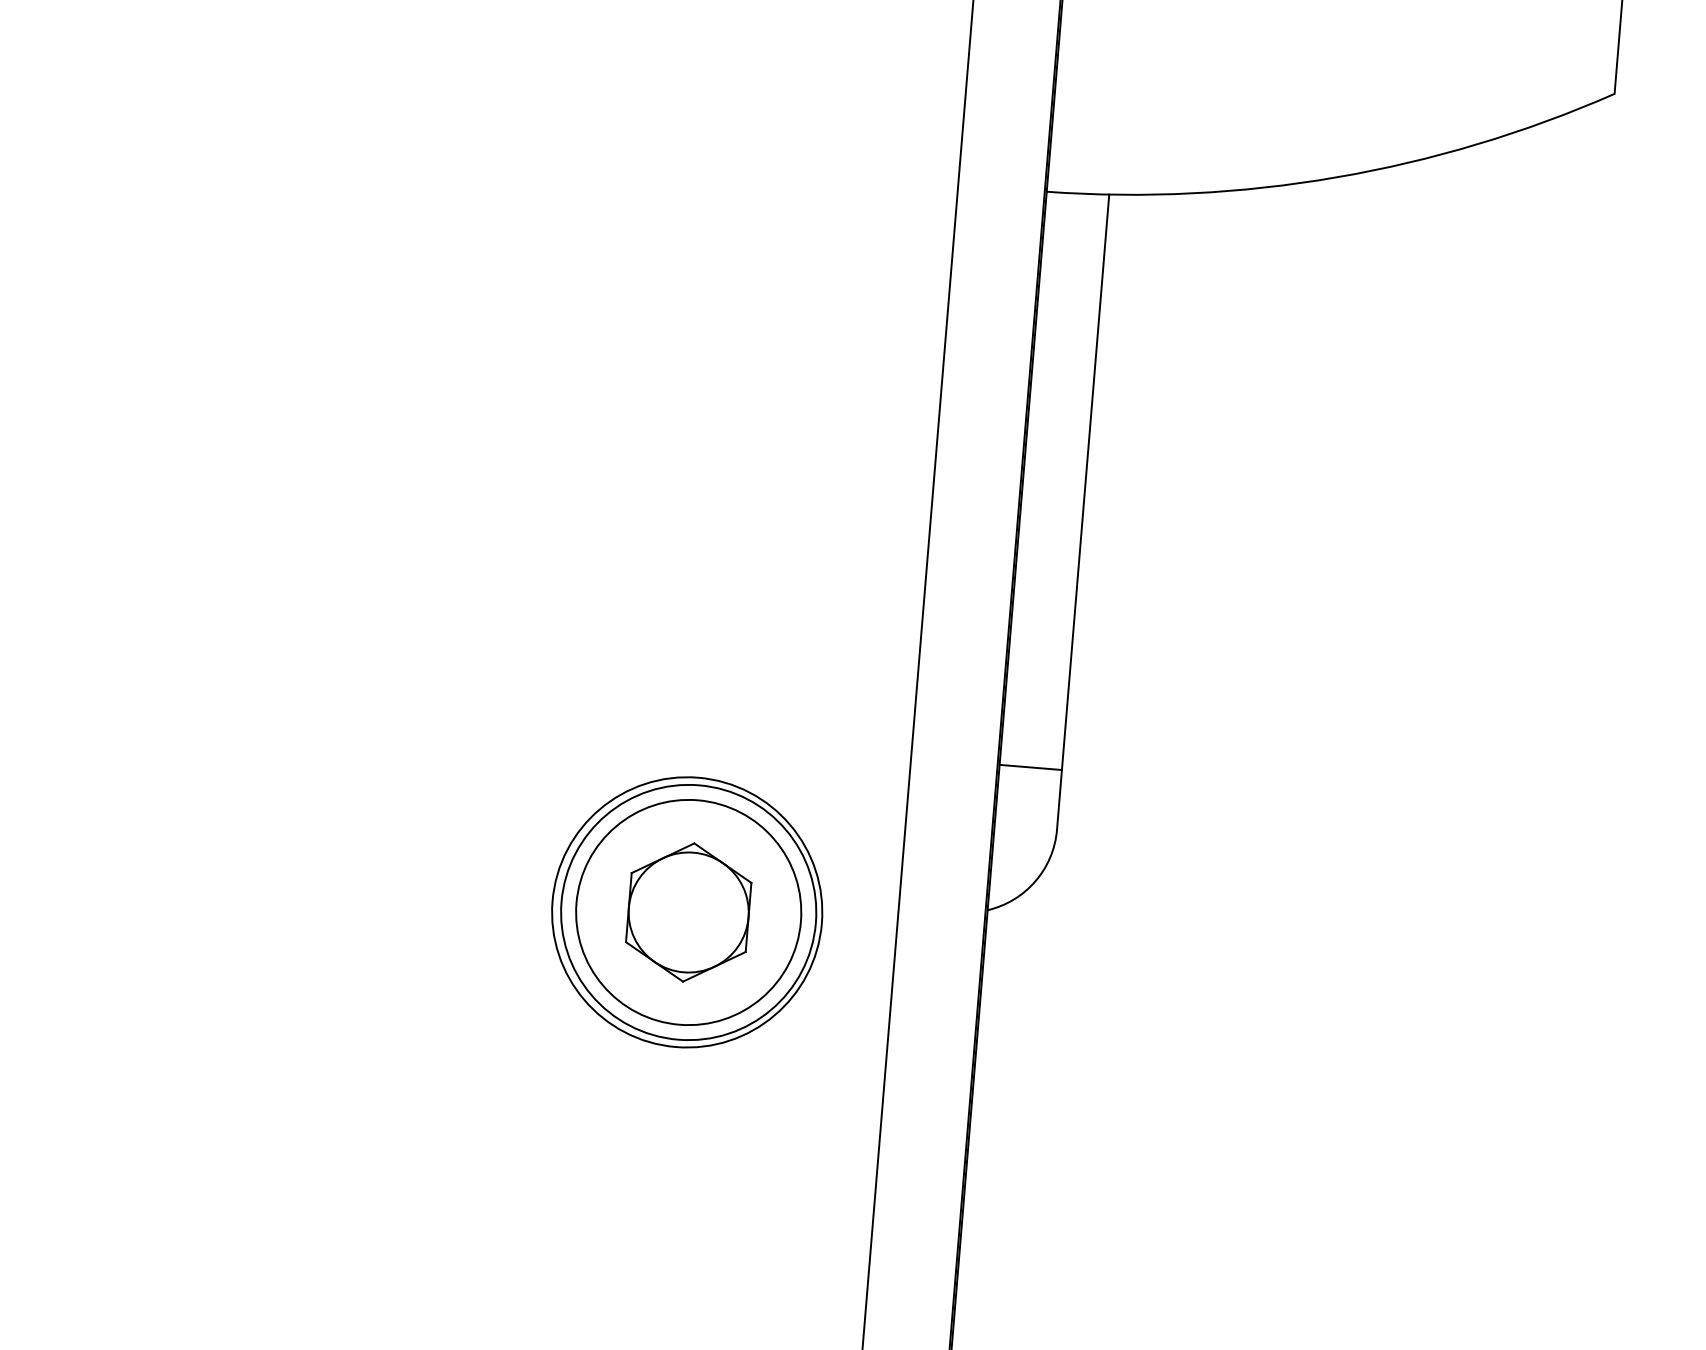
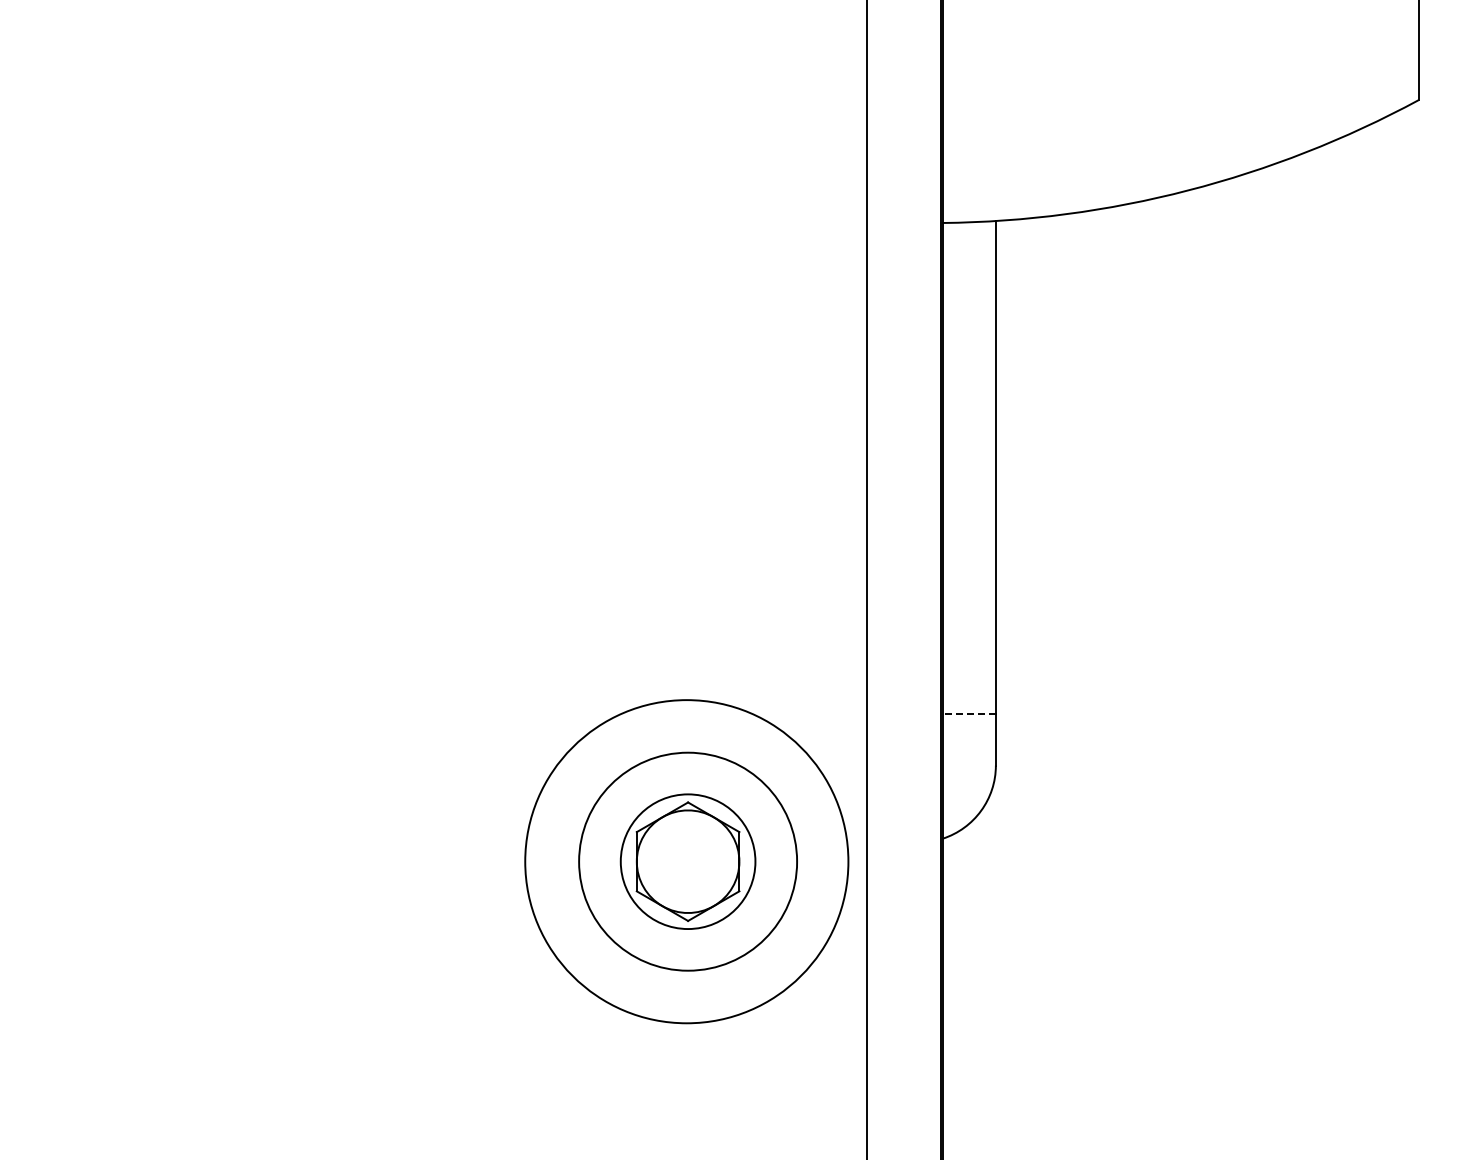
line: (1031, 767) -> (969, 714), solid -> dashed
circle: (686, 912) -> (686, 861), size x1.4
circle: (688, 912) -> (687, 861), size x0.7

